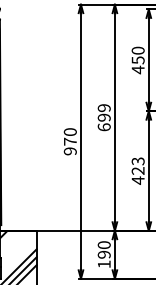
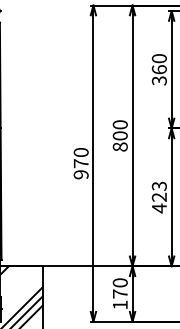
text: (137, 65) -> (158, 75), 450 -> 360
text: (103, 117) -> (119, 135), 699 -> 800
text: (103, 254) -> (119, 293), 190 -> 170

